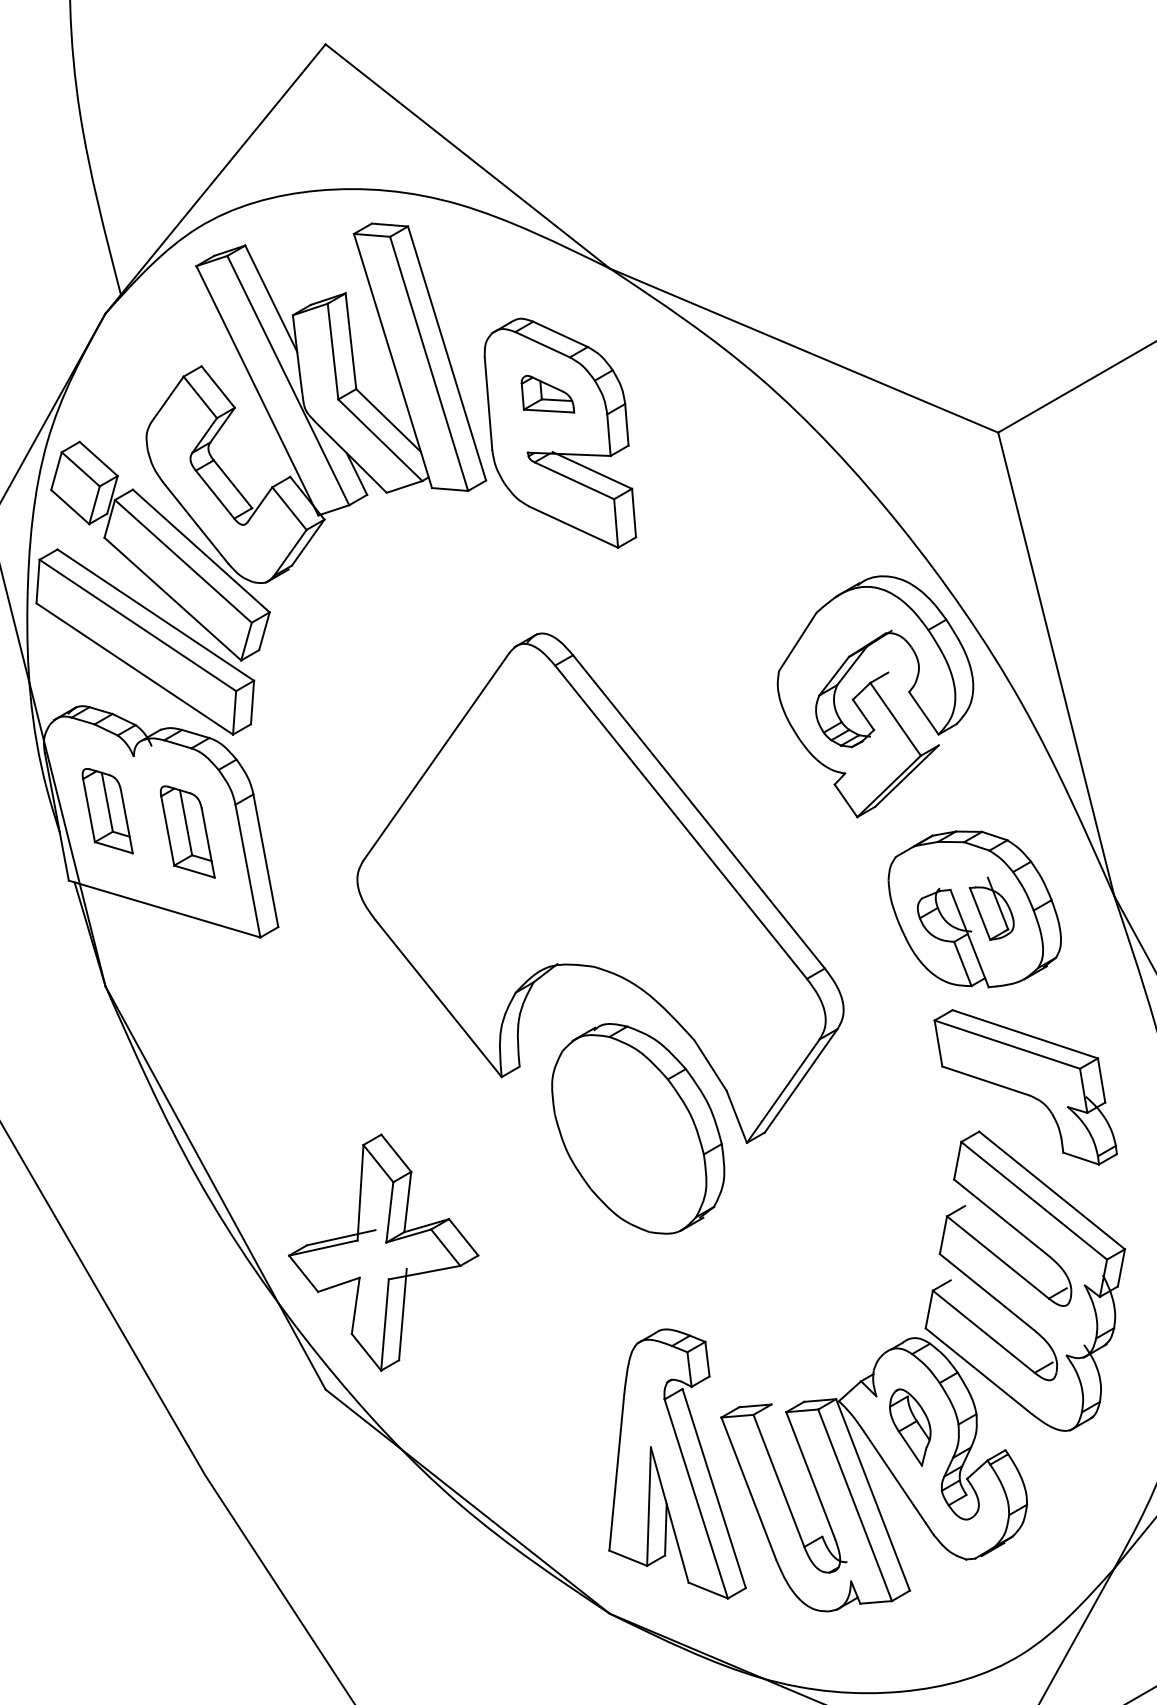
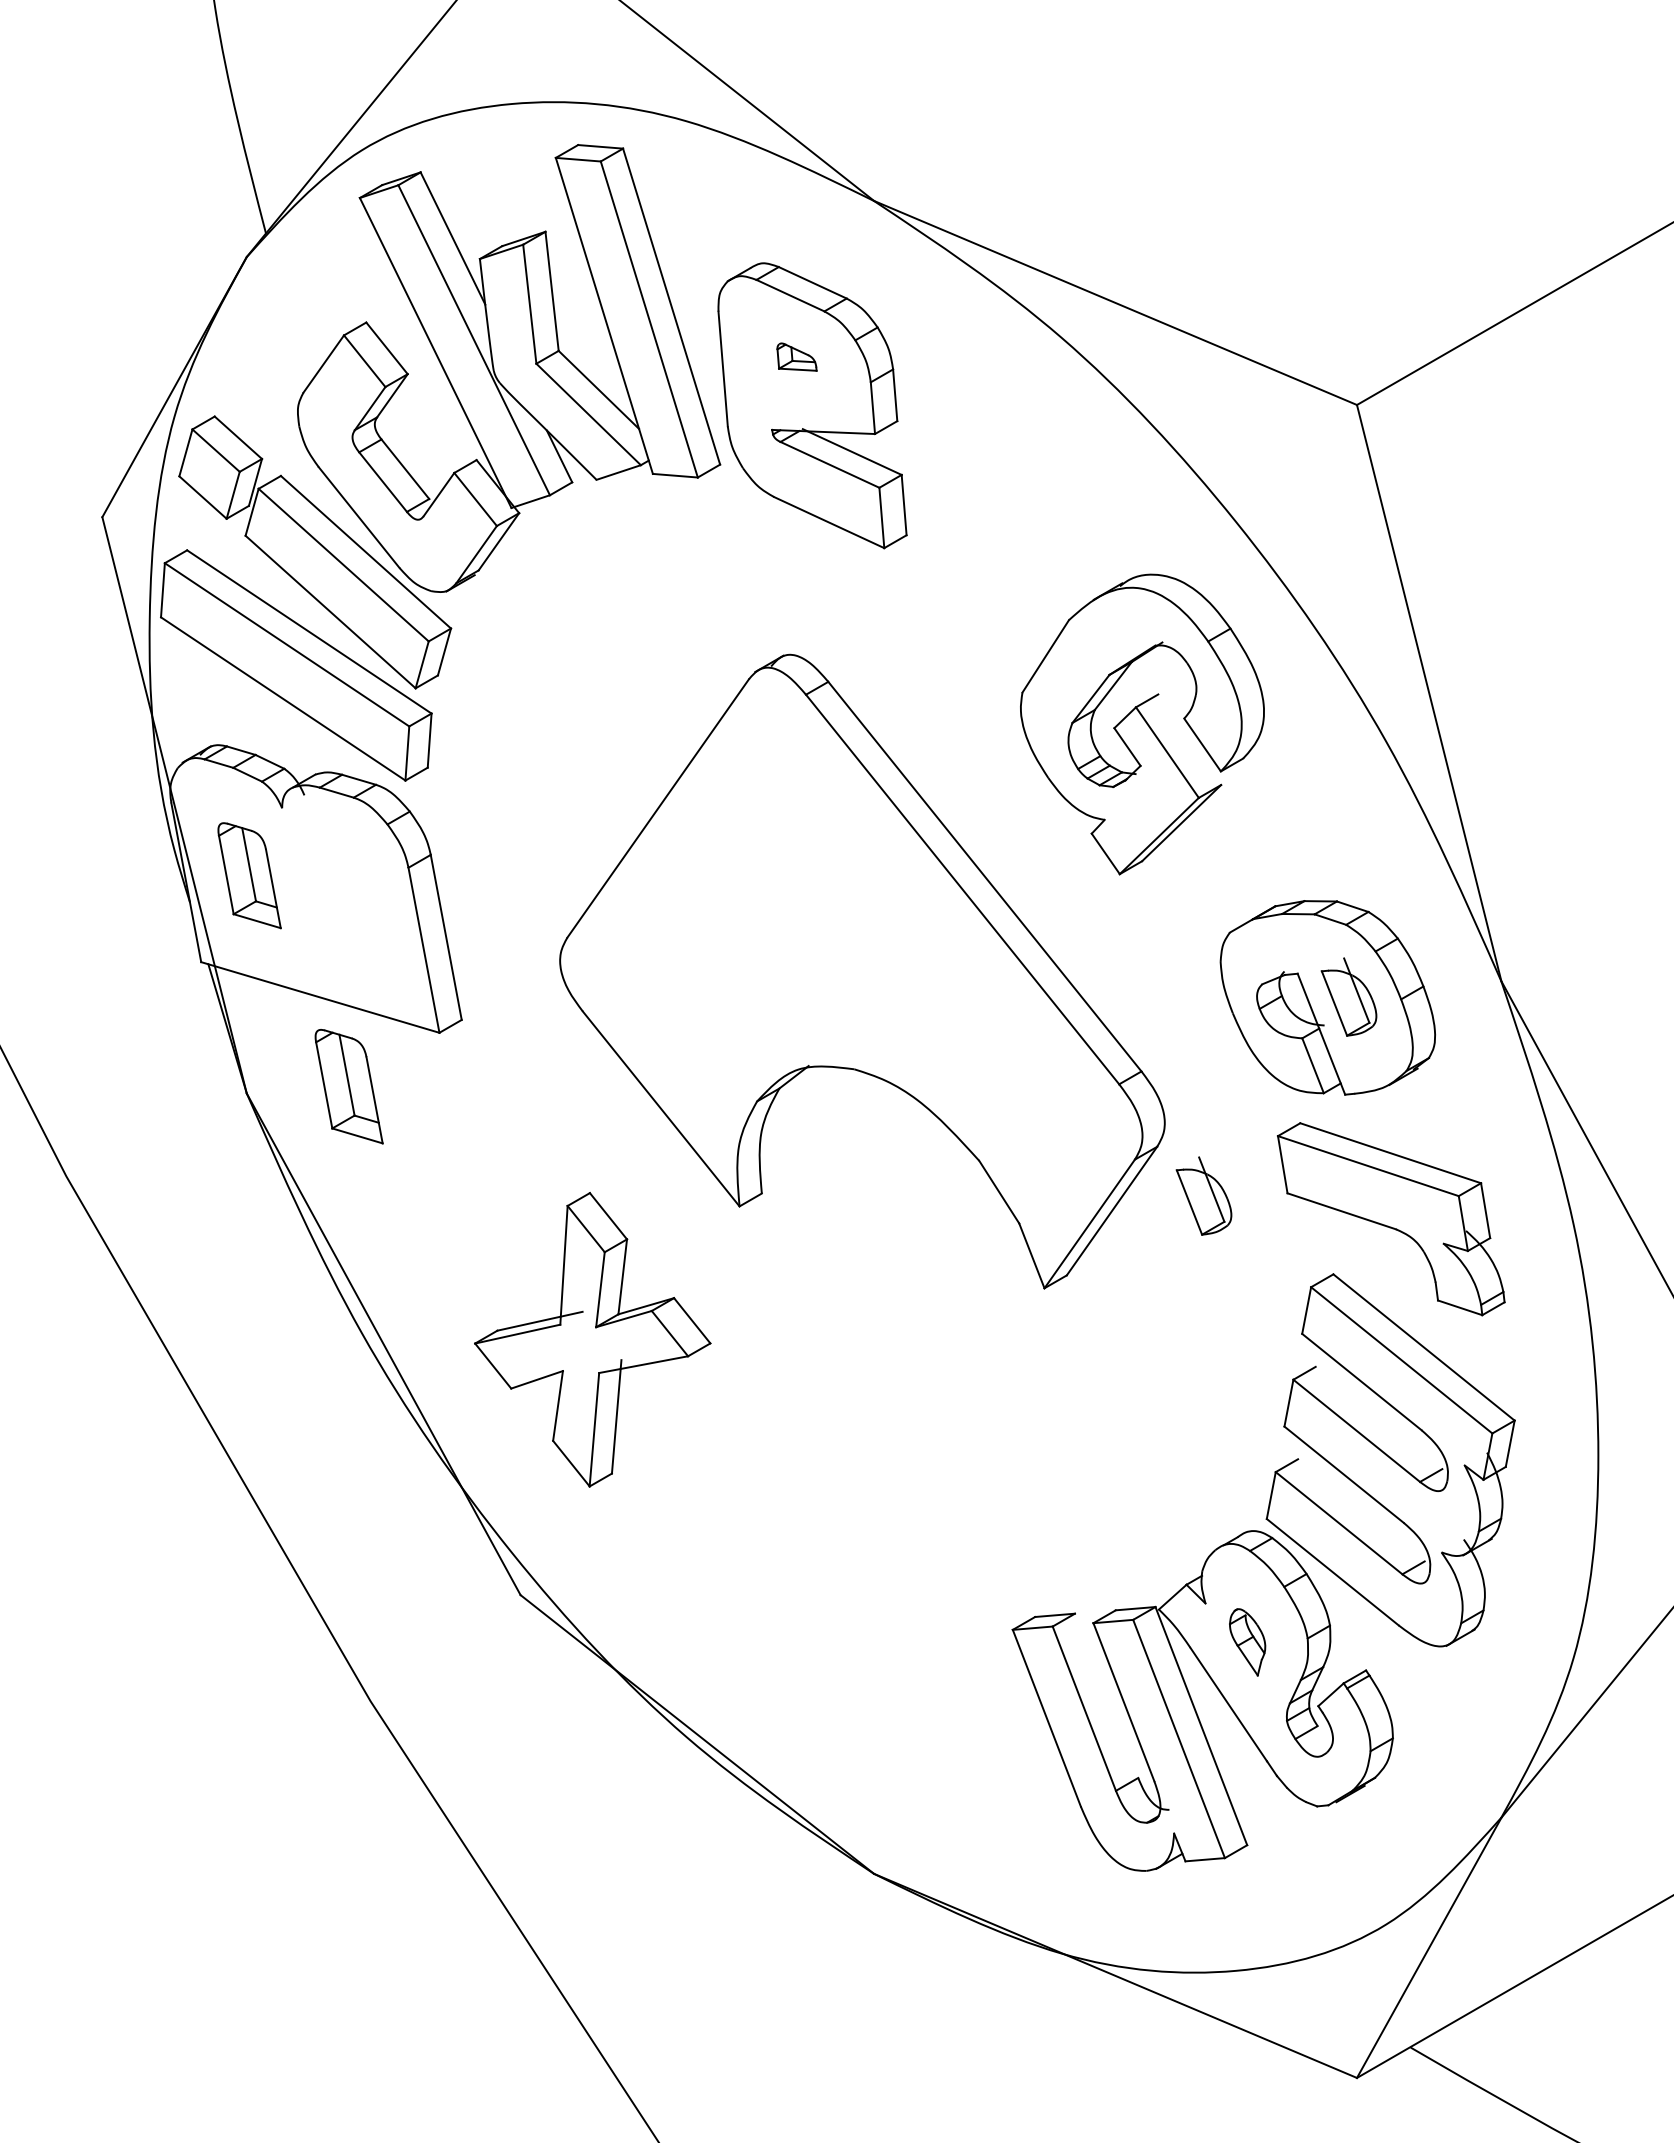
part: (547, 393) -> (796, 356), size x0.6
part: (875, 696) -> (1142, 724), moved
part: (187, 831) -> (348, 1086), moved
part: (874, 1068) -> (1203, 1195), added
part: (638, 1128) -> (909, 1270), removed
part: (383, 1252) -> (592, 1339), moved
part: (910, 1427) -> (1247, 1642), size x0.7
part: (677, 1463) -> (958, 1687), removed

